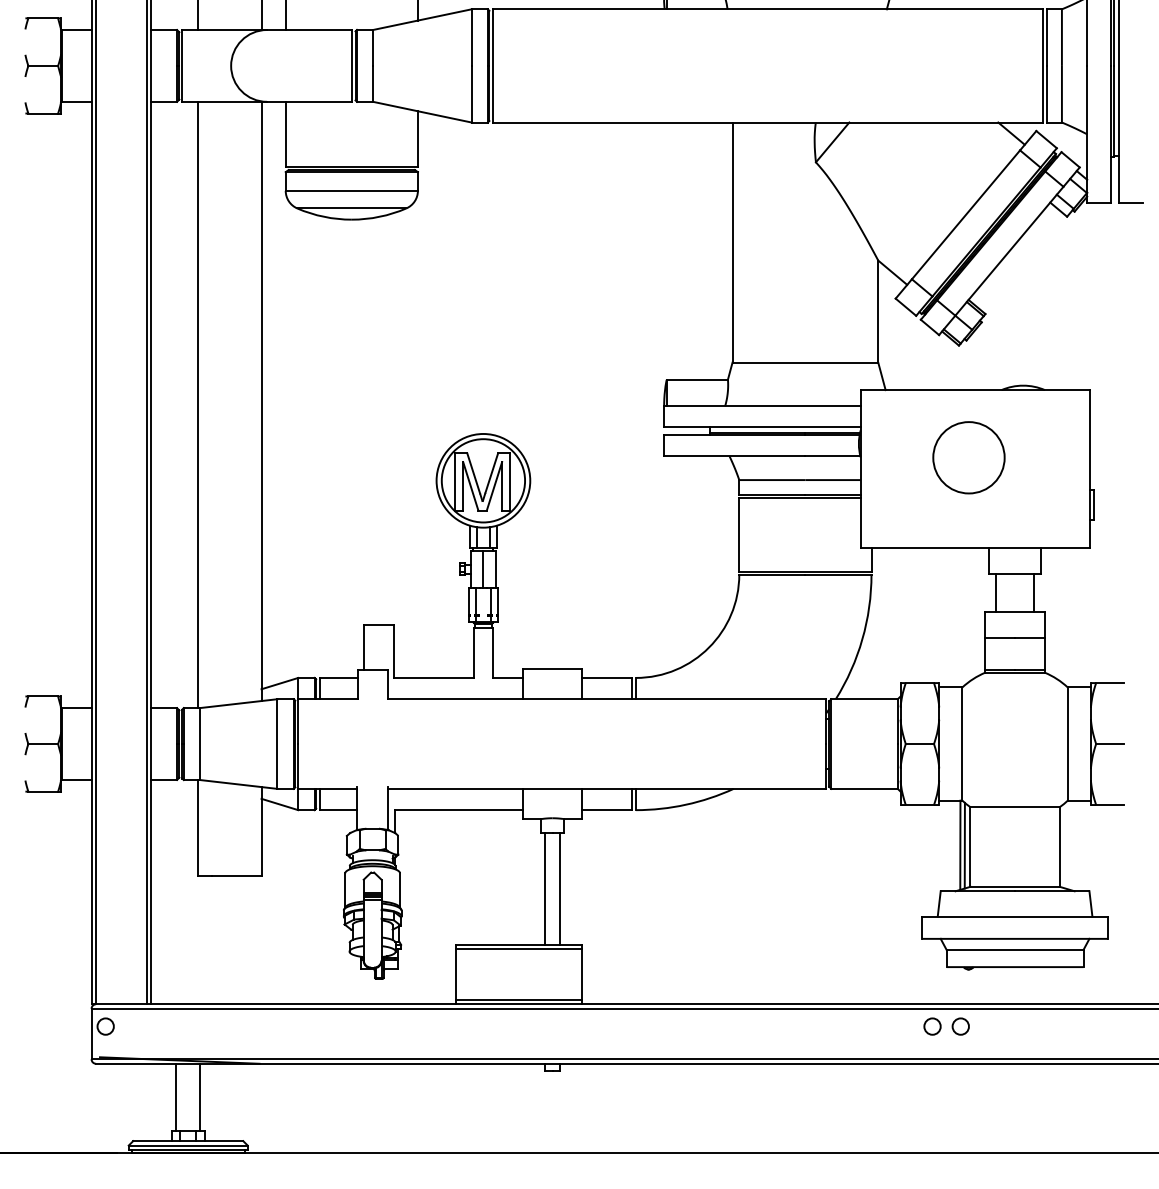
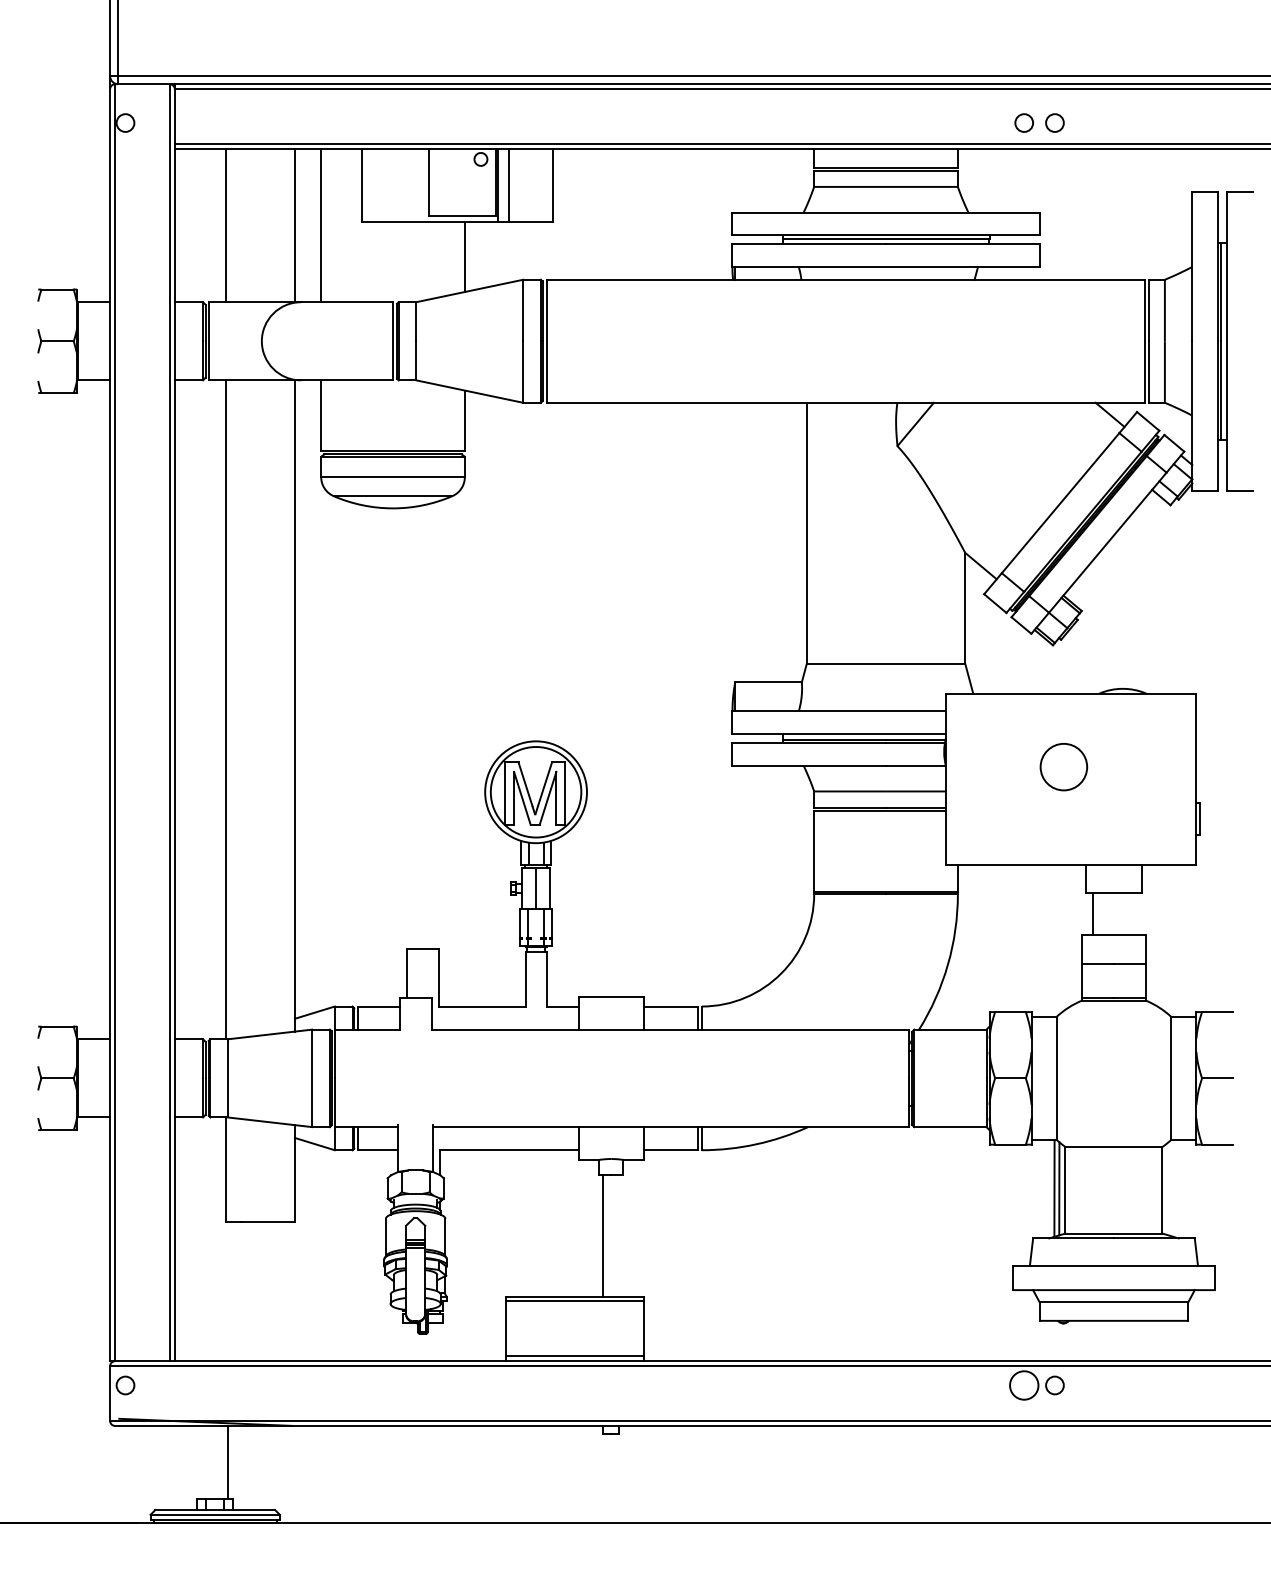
circle: (968, 457) -> (1063, 766), size x0.6
line: (1033, 592) -> (1134, 913), removed
line: (560, 888) -> (619, 1235), removed
circle: (932, 1026) -> (1024, 1385), size x1.6
line: (176, 1096) -> (202, 1461), removed

